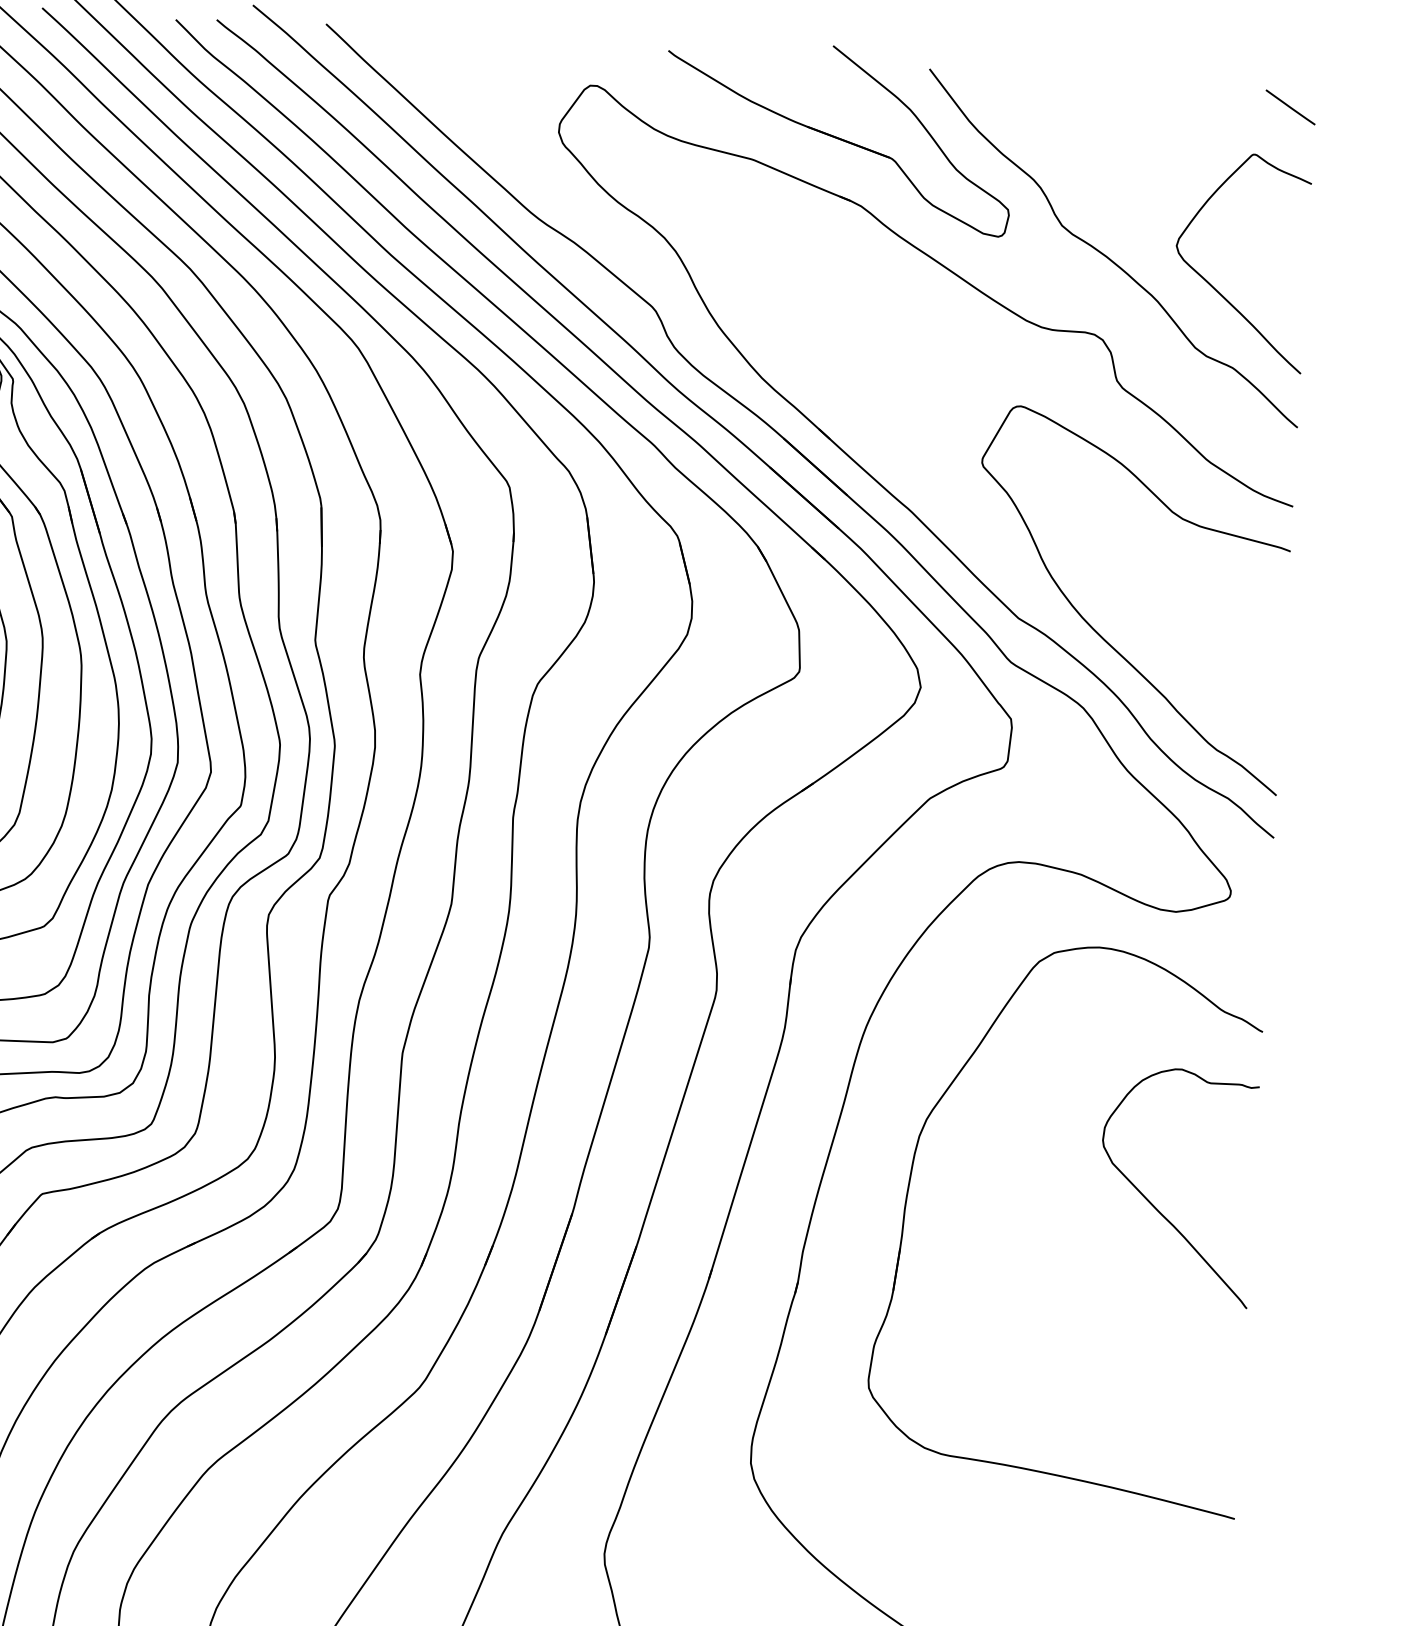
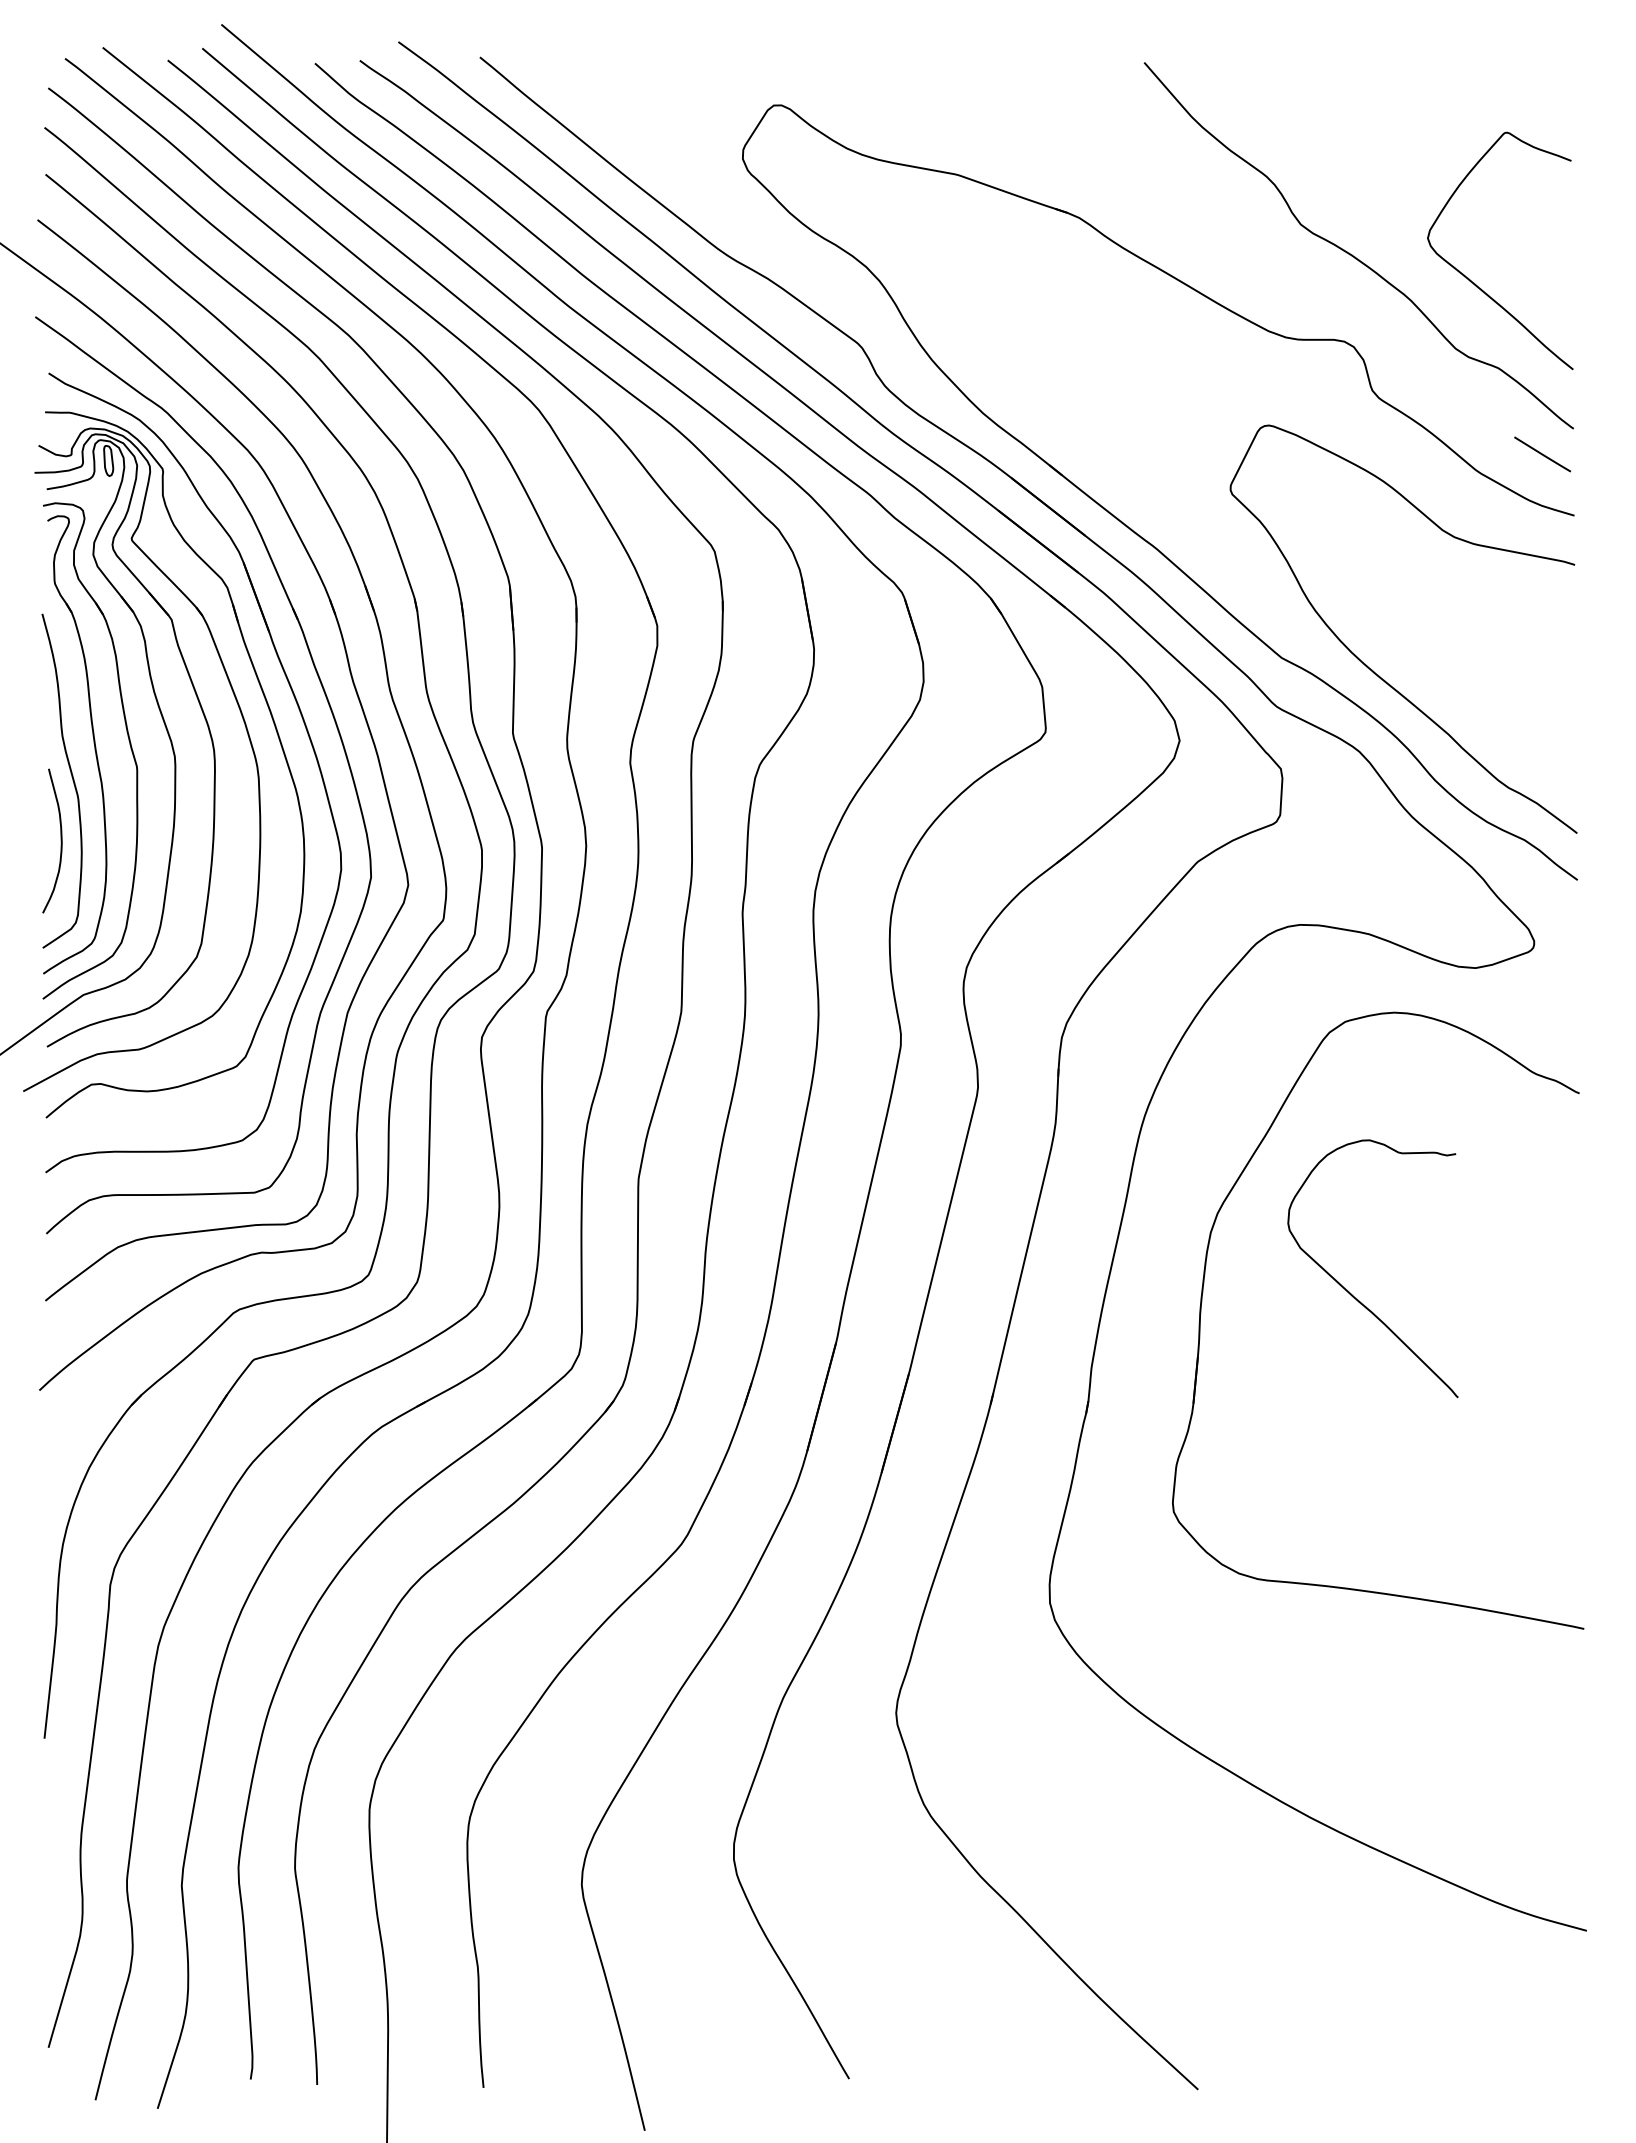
line: (1290, 107) -> (1542, 454), moved
part: (838, 135) -> (1049, 142), removed
curve: (1154, 1205) -> (1349, 1291), moved

